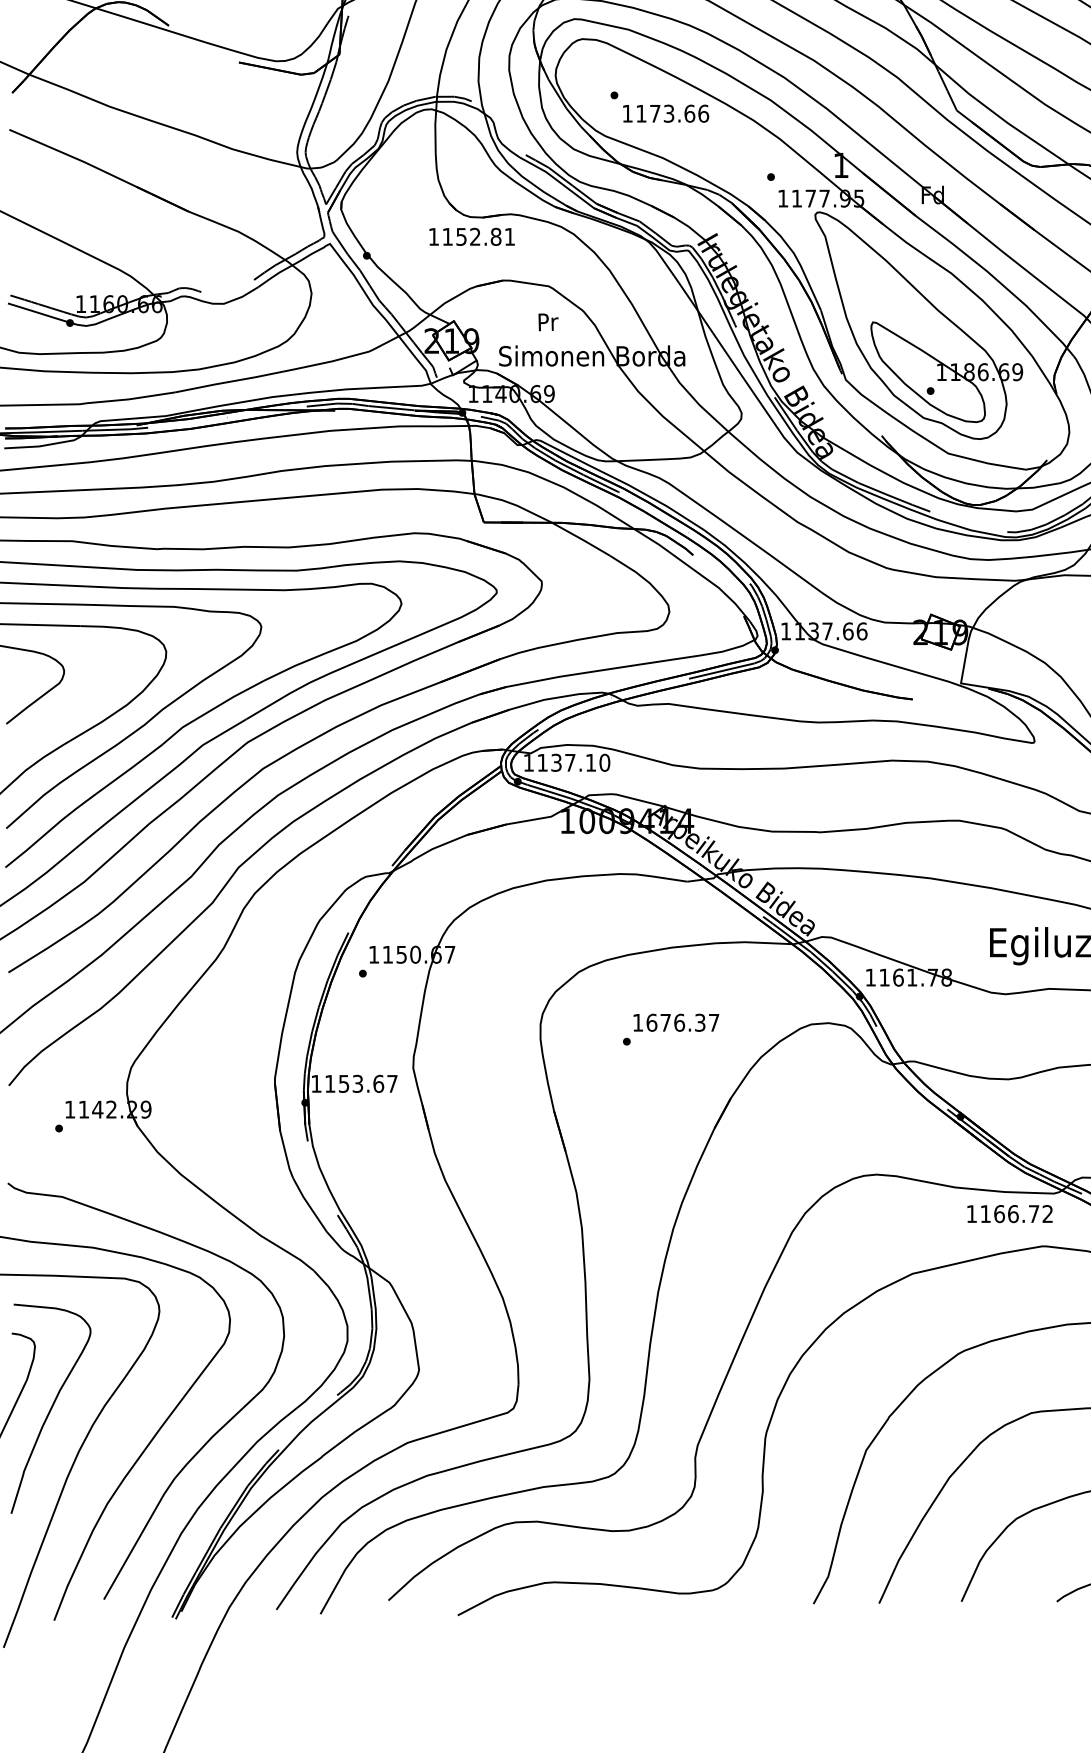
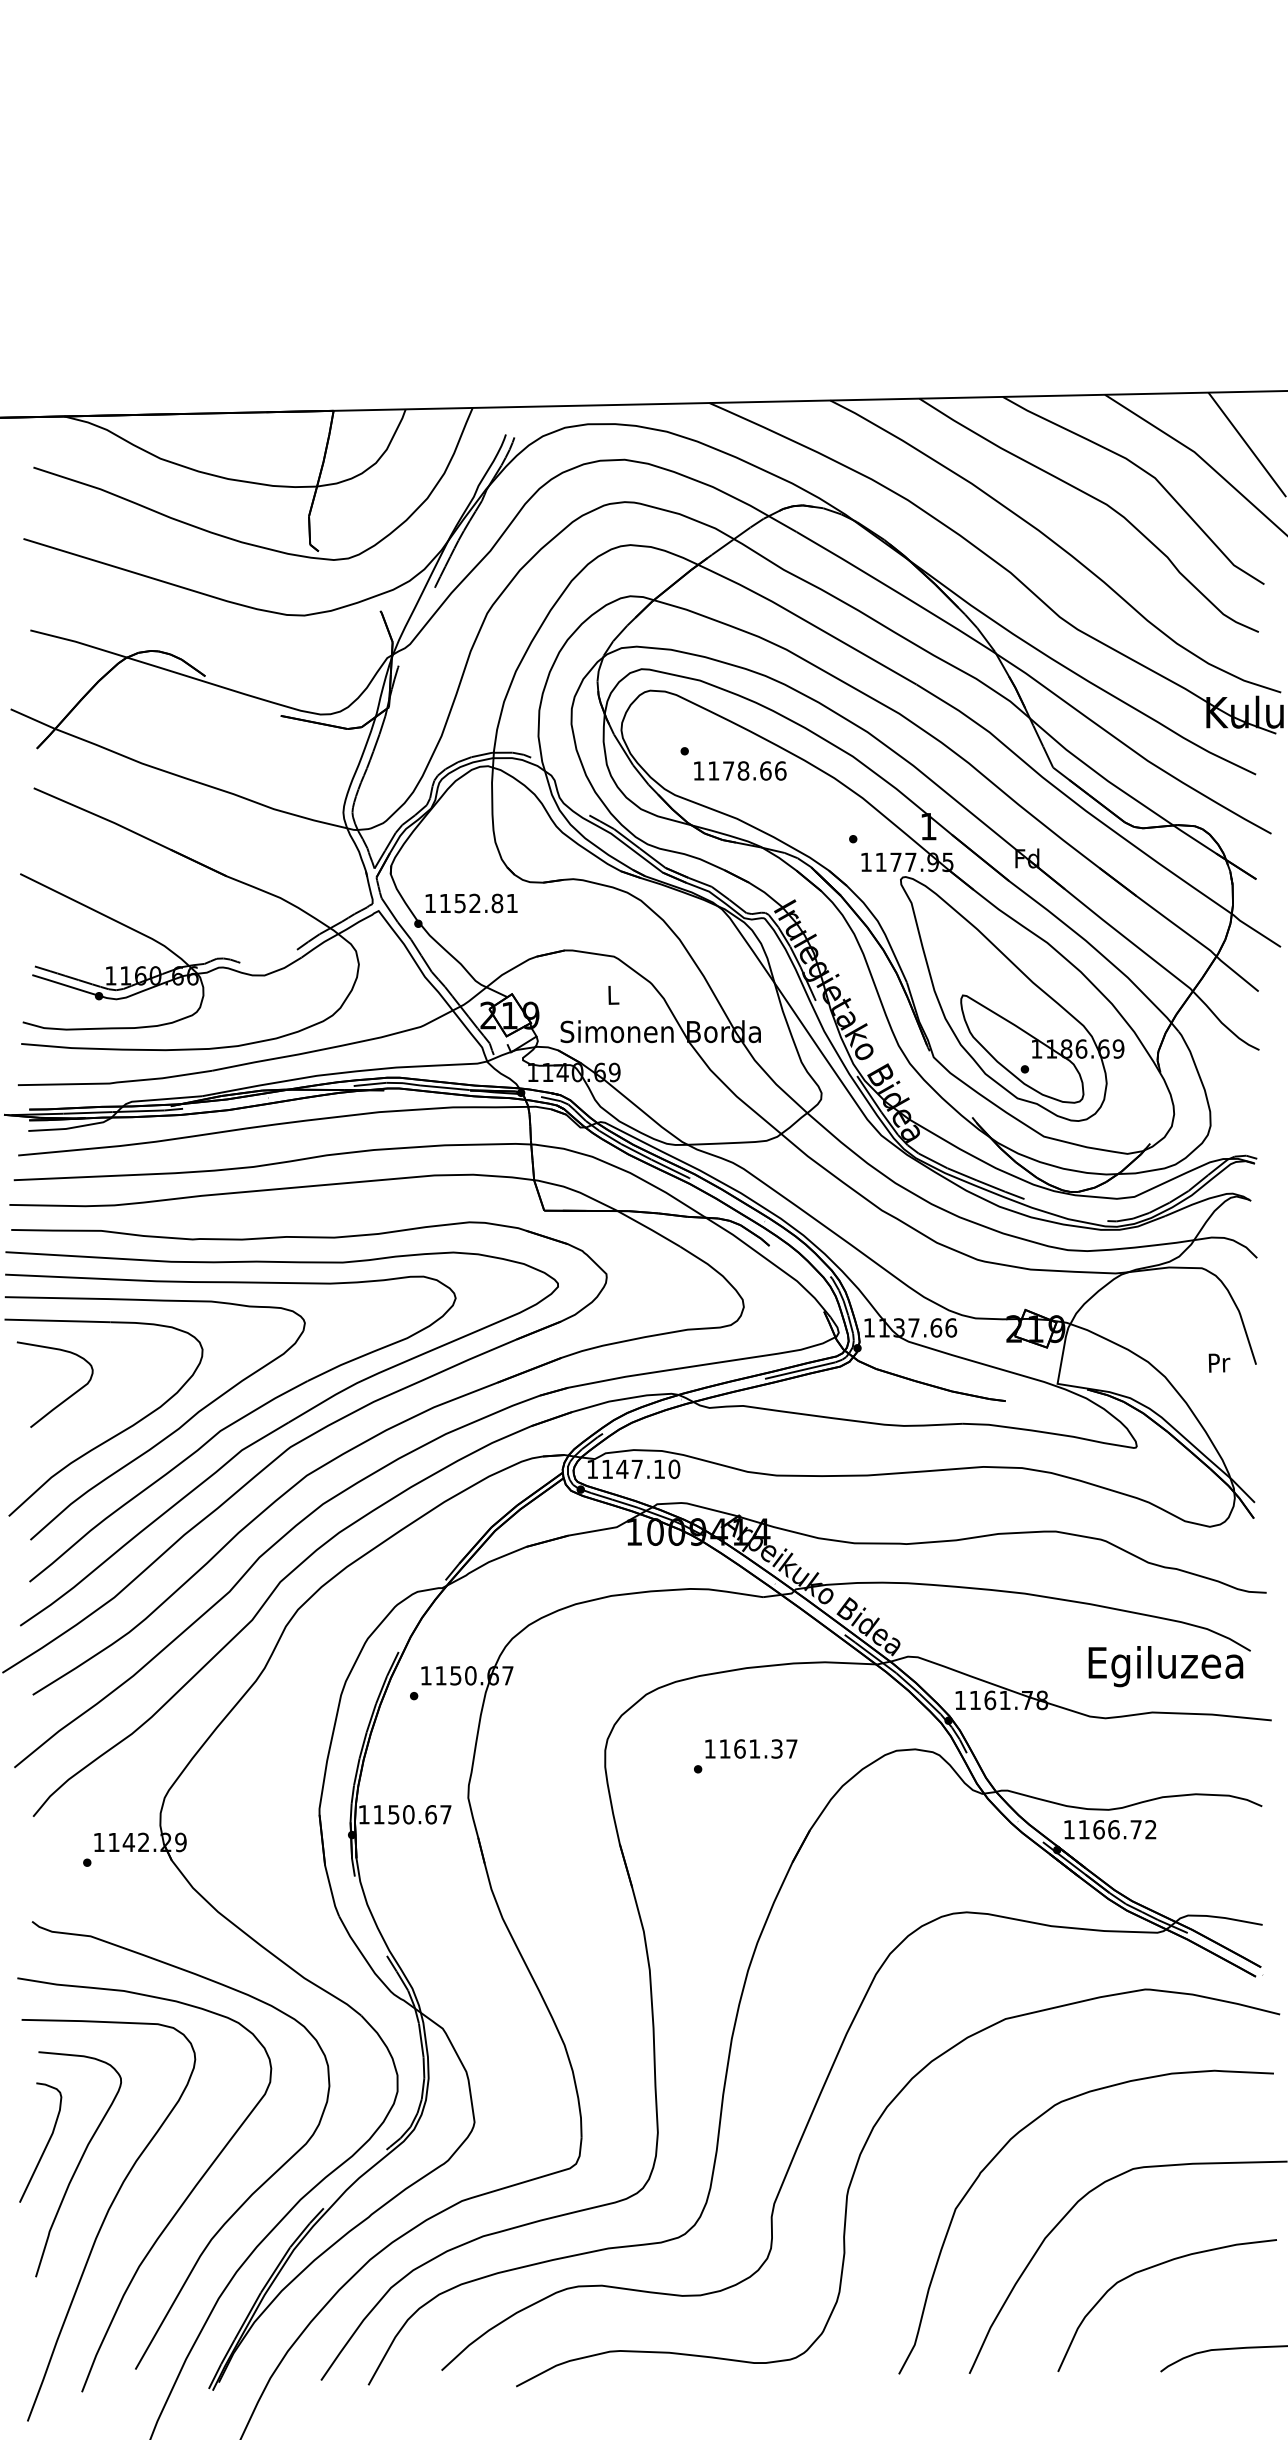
text: (669, 113) -> (743, 770), 1173.66 -> 1178.66
text: (472, 236) -> (471, 903), moved
text: (548, 322) -> (613, 995), Pr -> L
text: (556, 763) -> (622, 1469), 1137.10 -> 1147.10
text: (665, 1022) -> (739, 1748), 1676.37 -> 1161.37
text: (357, 1083) -> (408, 1814), 1153.67 -> 1150.67
text: (1010, 1213) -> (1110, 1829), moved

